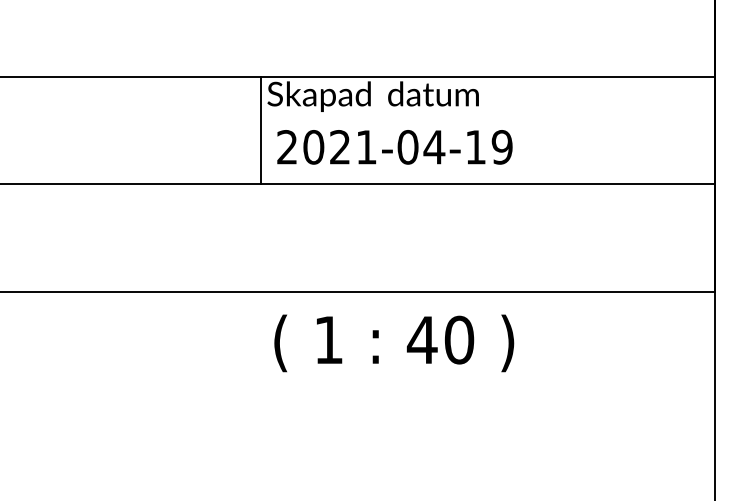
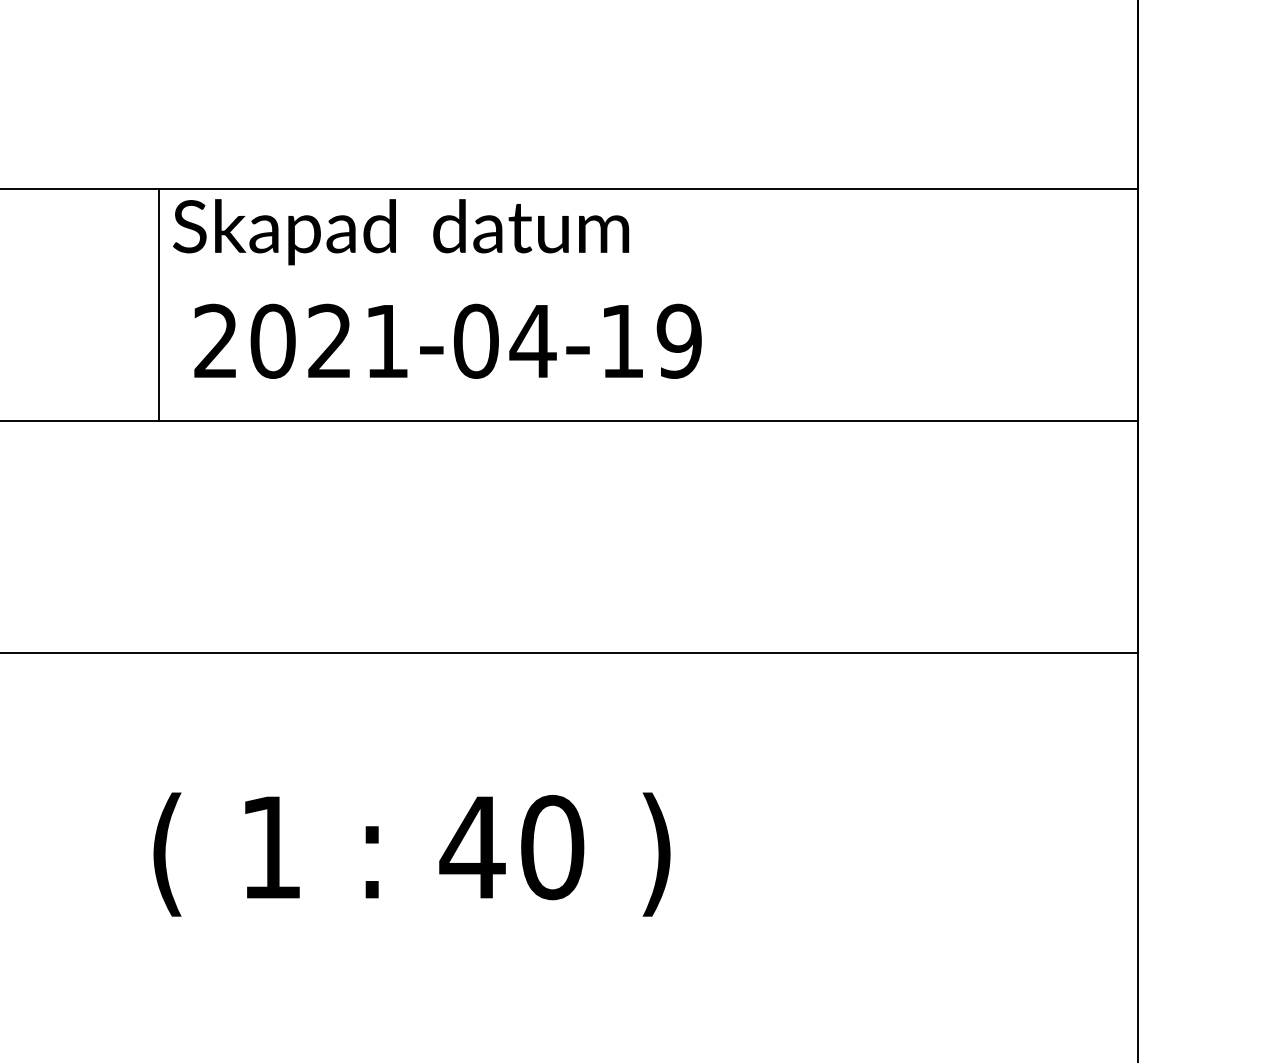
text: (394, 343) -> (412, 854), moved

